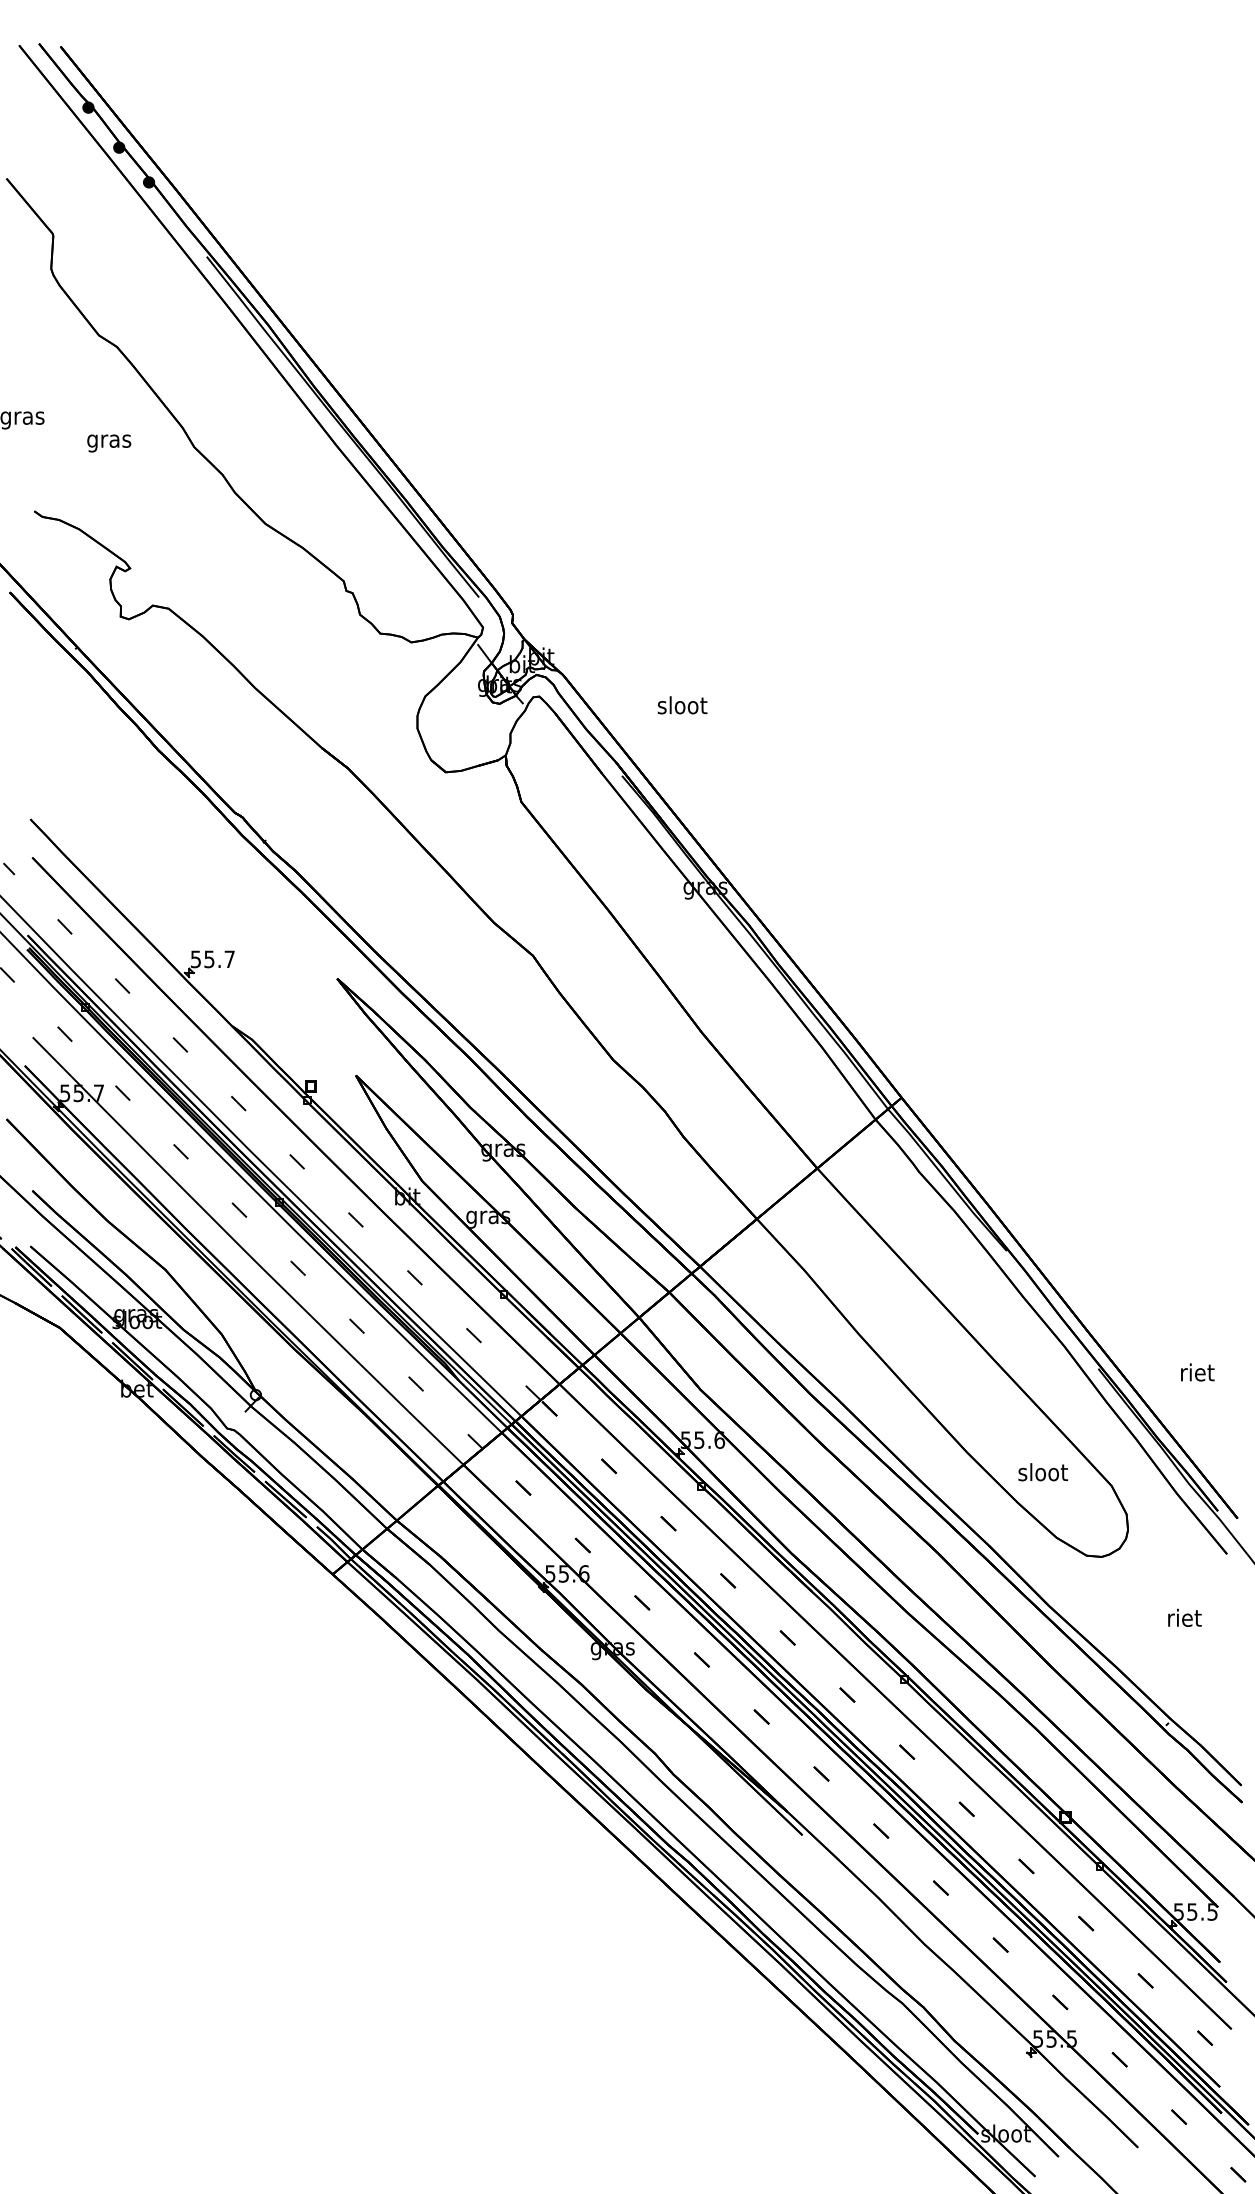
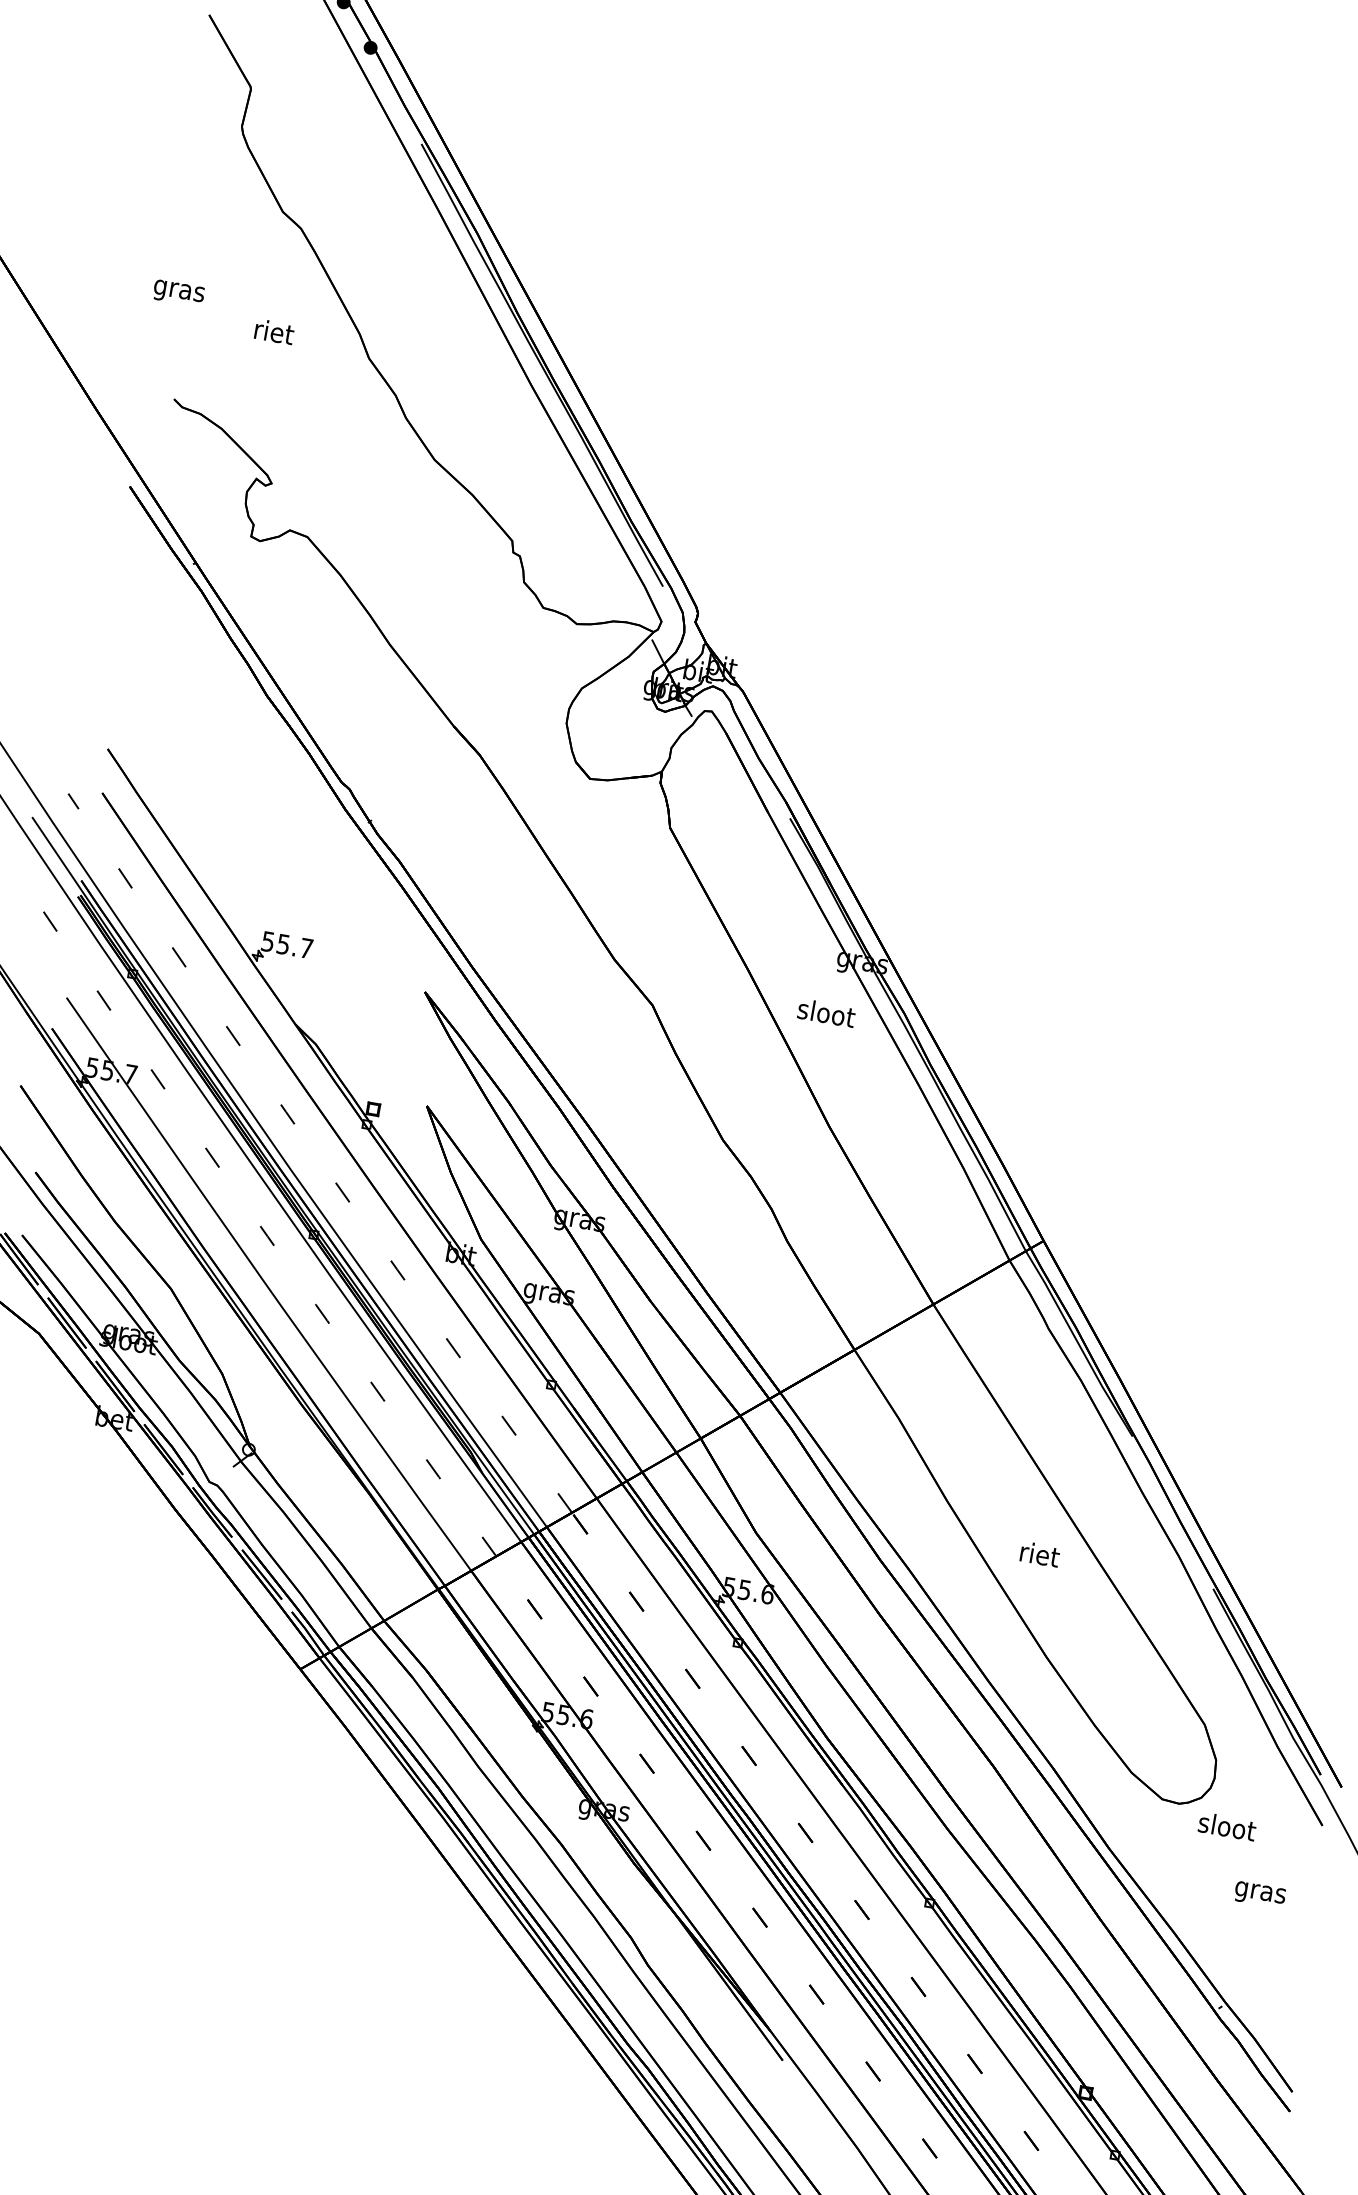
text: (109, 440) -> (273, 333), gras -> riet
text: (682, 705) -> (826, 1013), moved
text: (1197, 1372) -> (1039, 1554), moved
text: (1042, 1472) -> (1226, 1826), moved
text: (1184, 1619) -> (1260, 1891), riet -> gras

